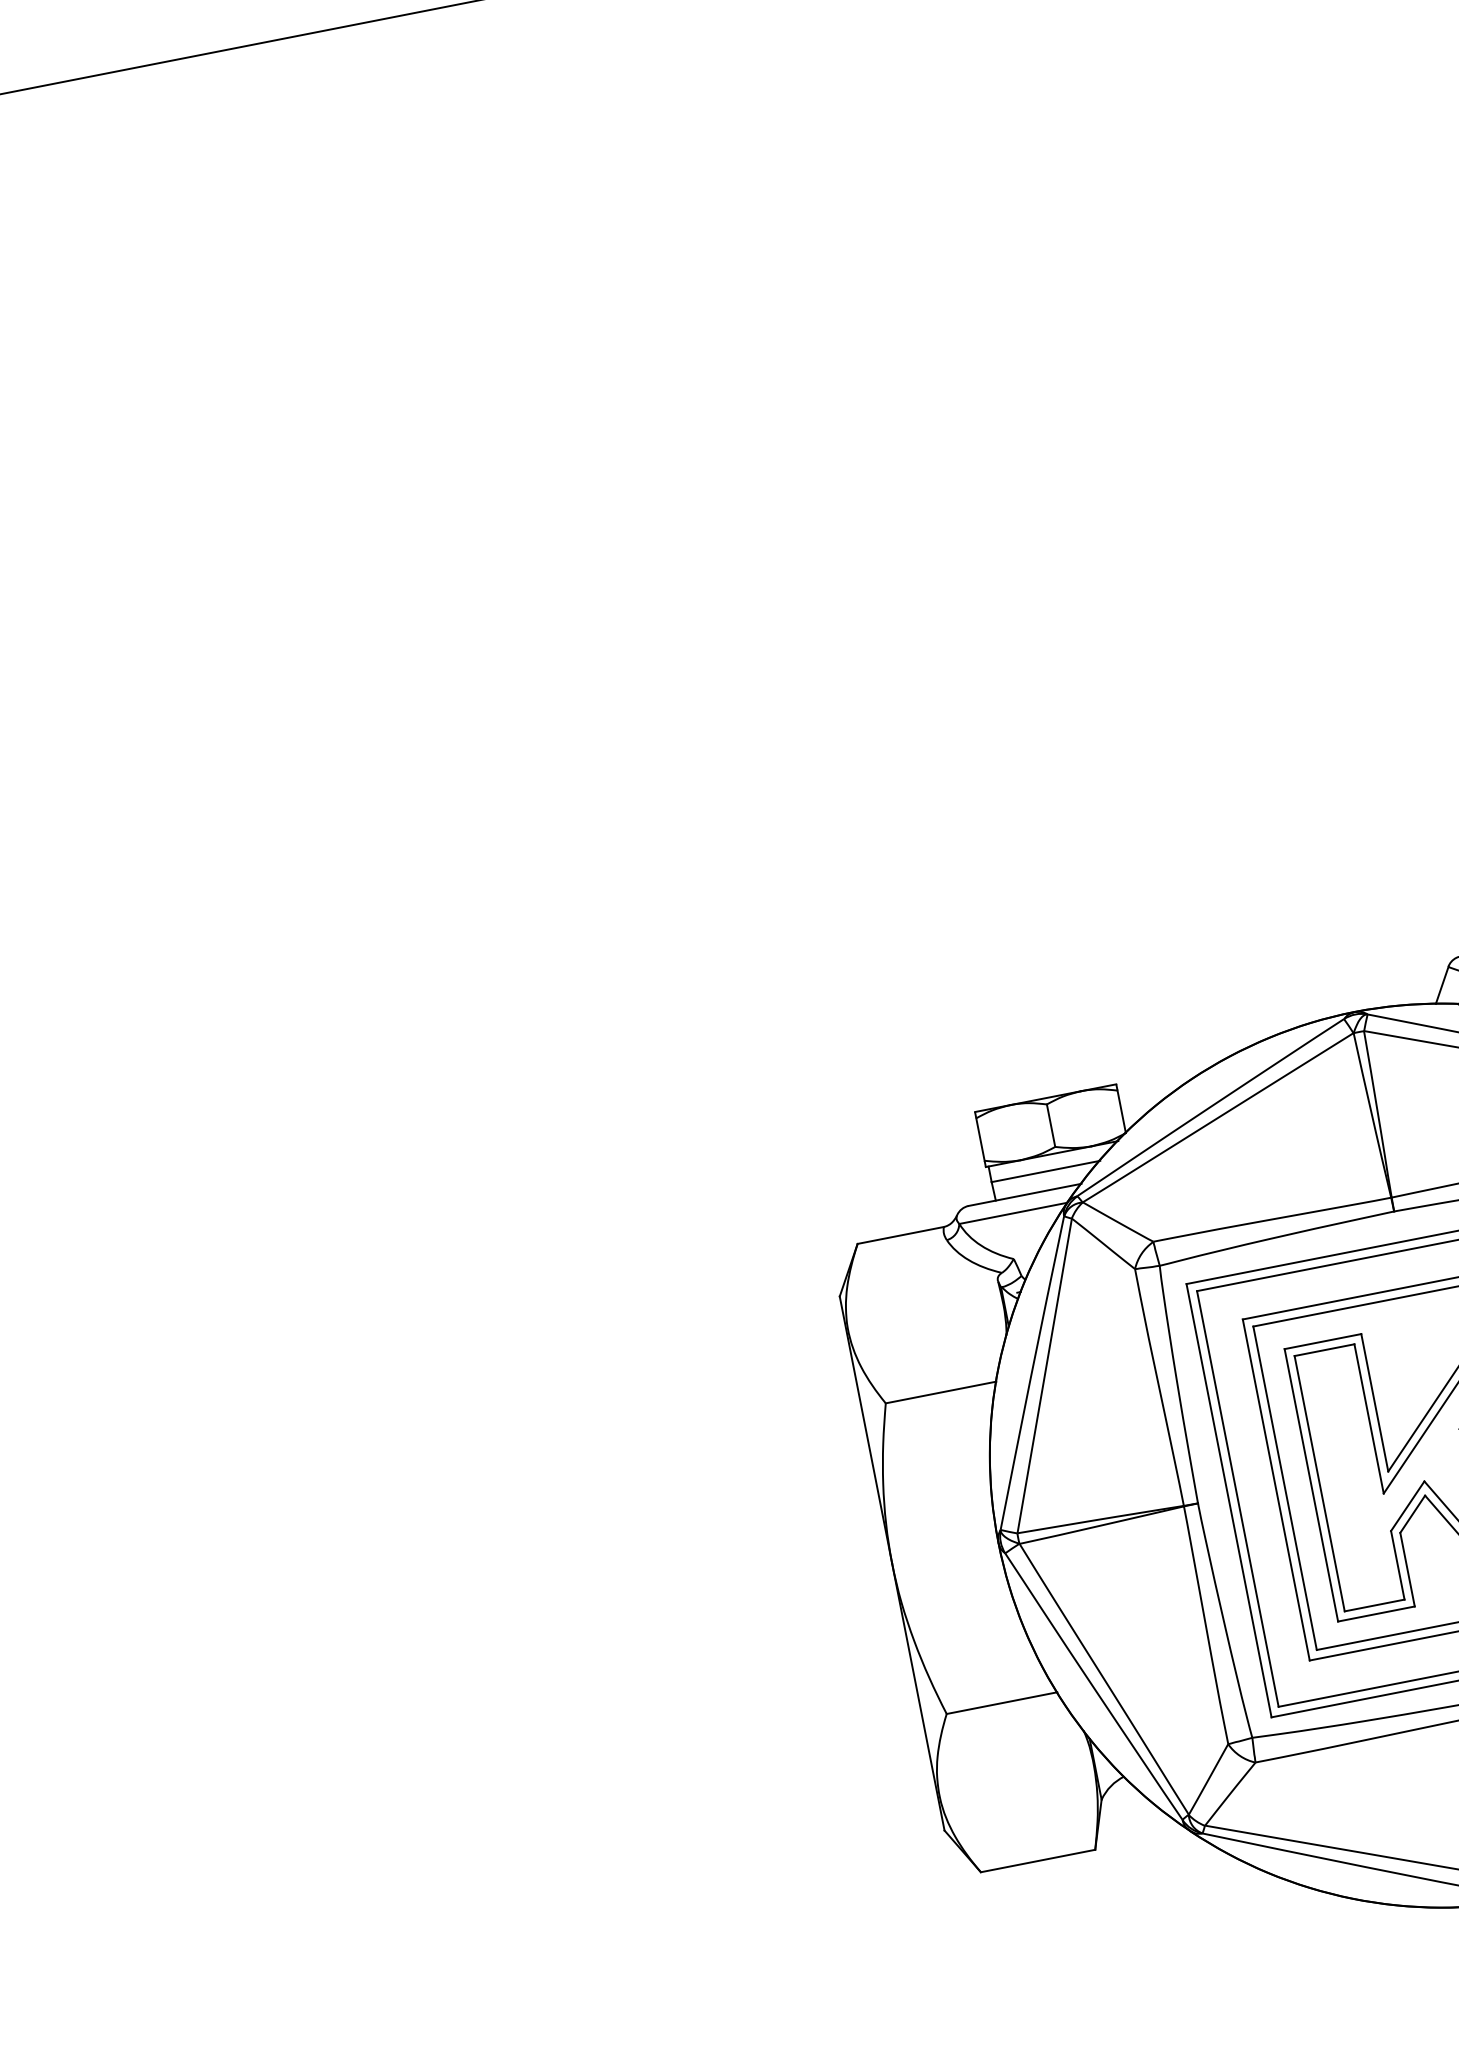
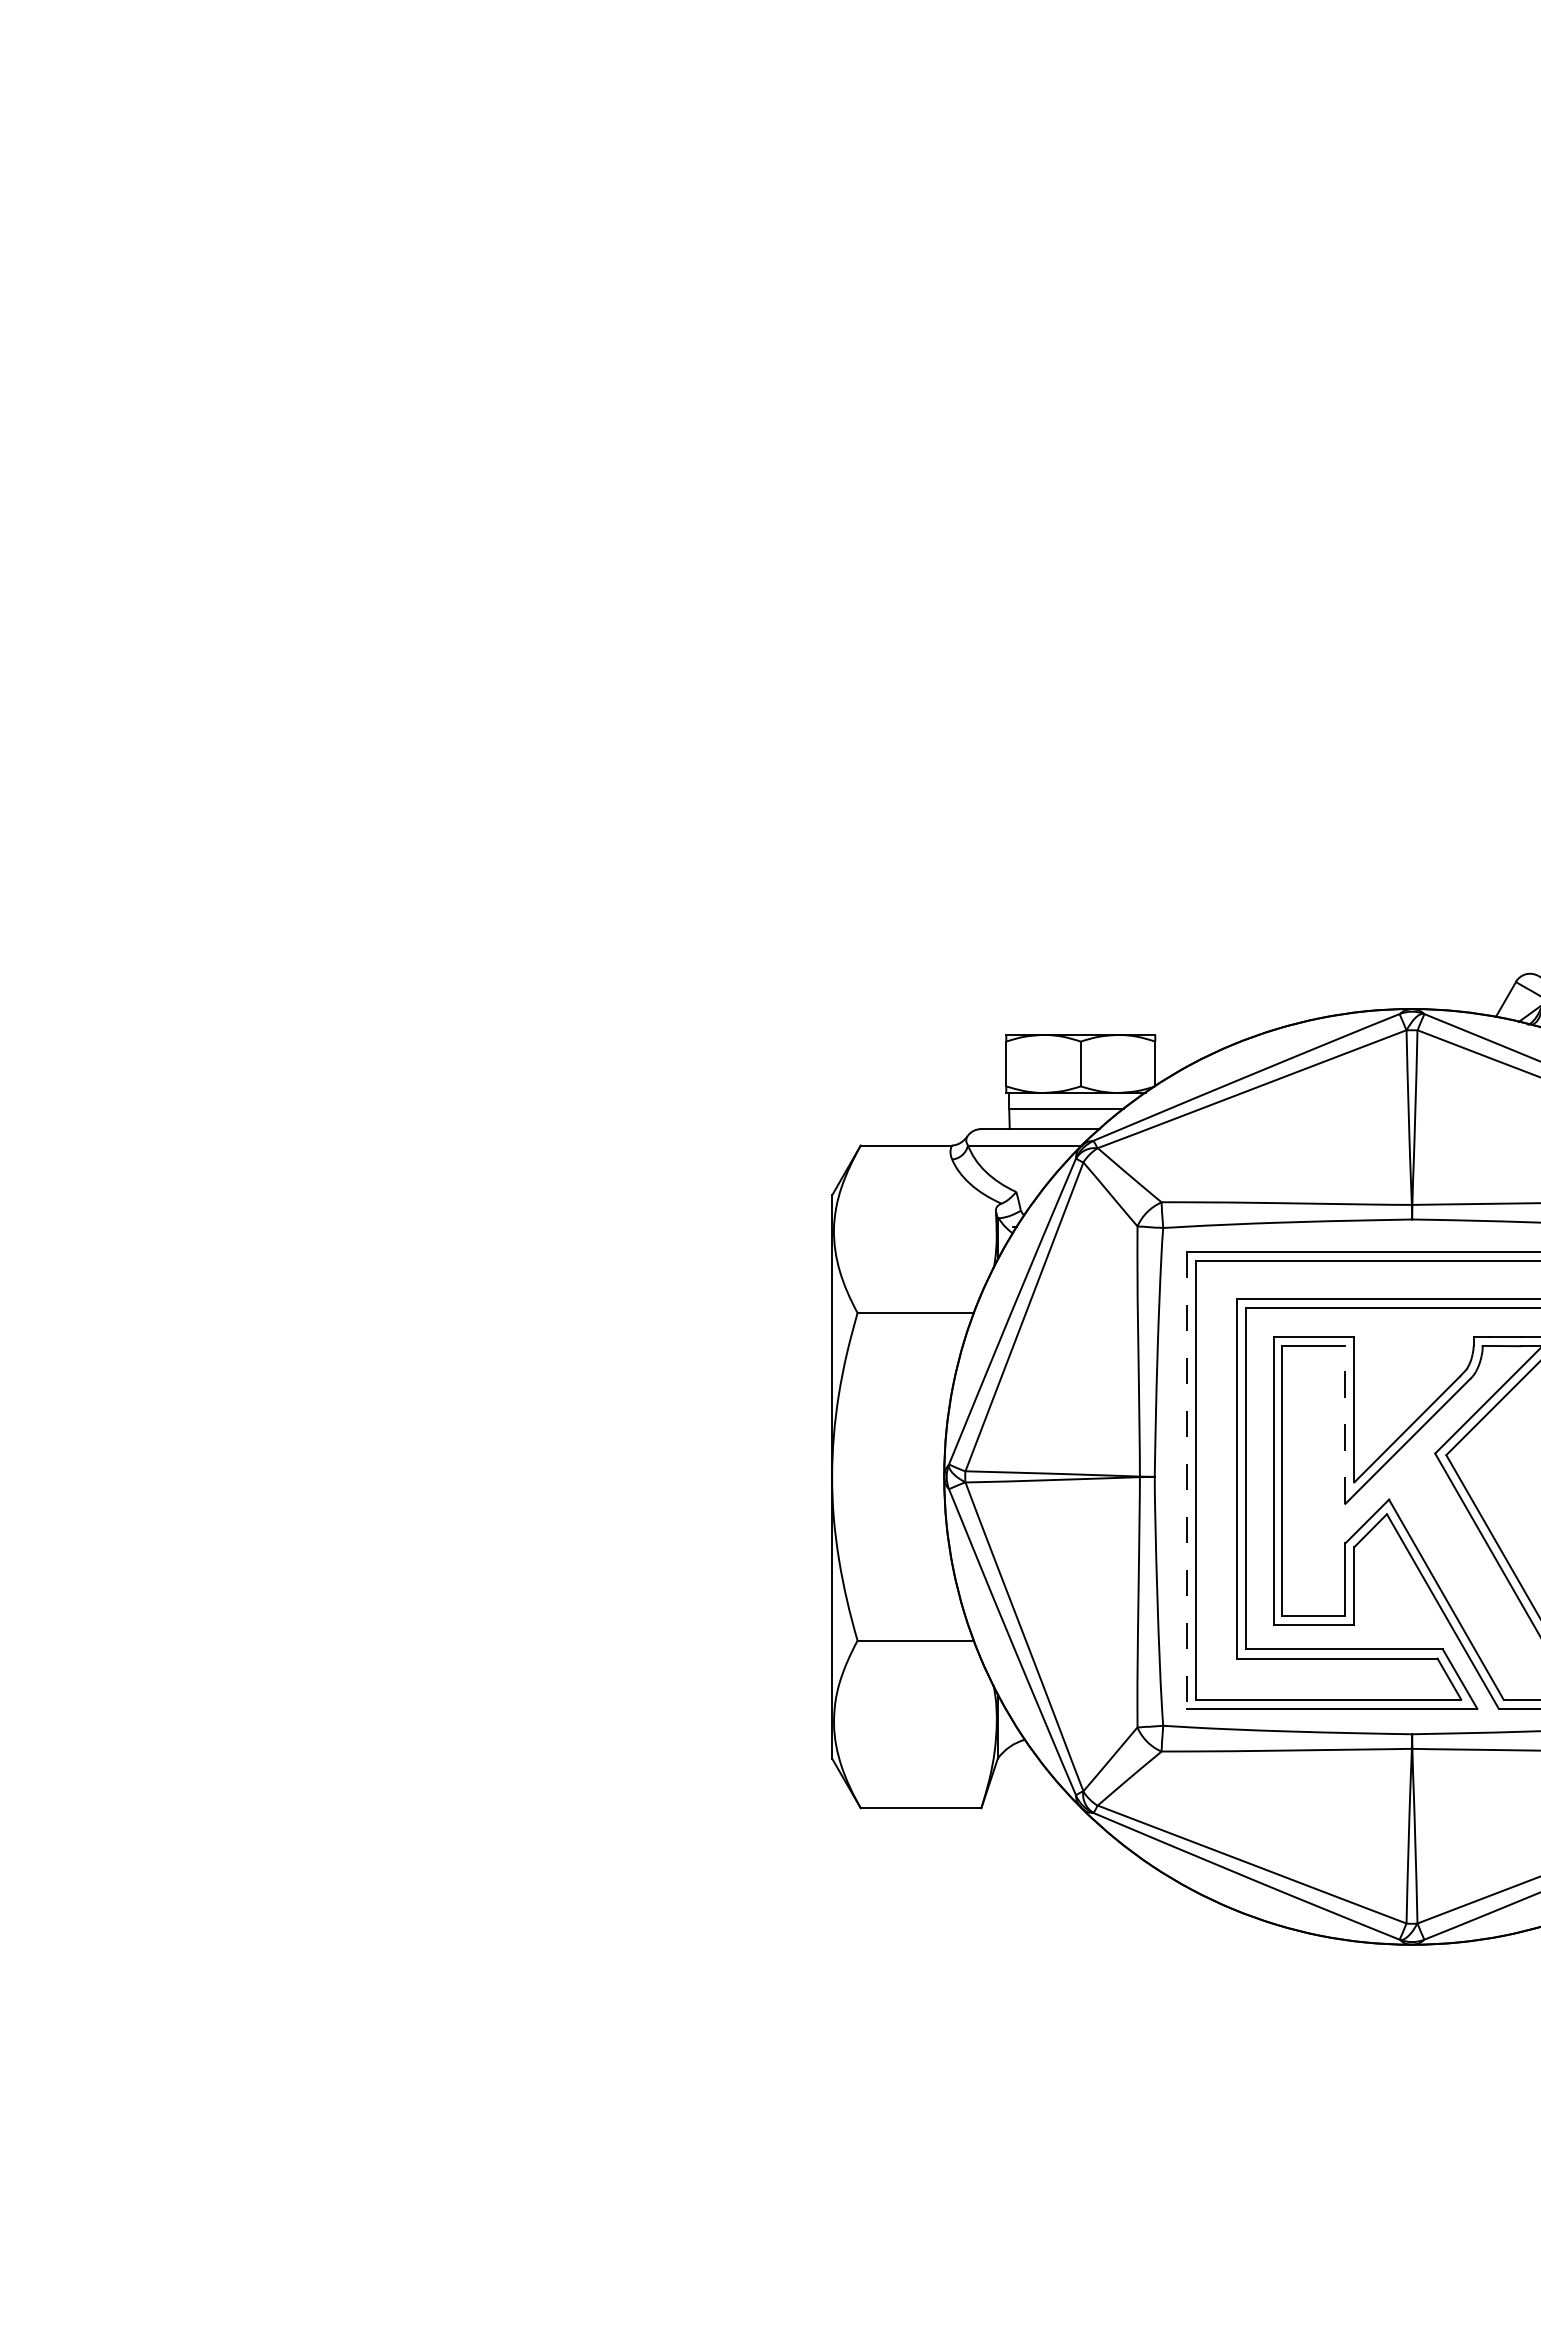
line: (1369, 1419) -> (1345, 1425), solid -> dashed
line: (1228, 1500) -> (1186, 1480), solid -> dashed

